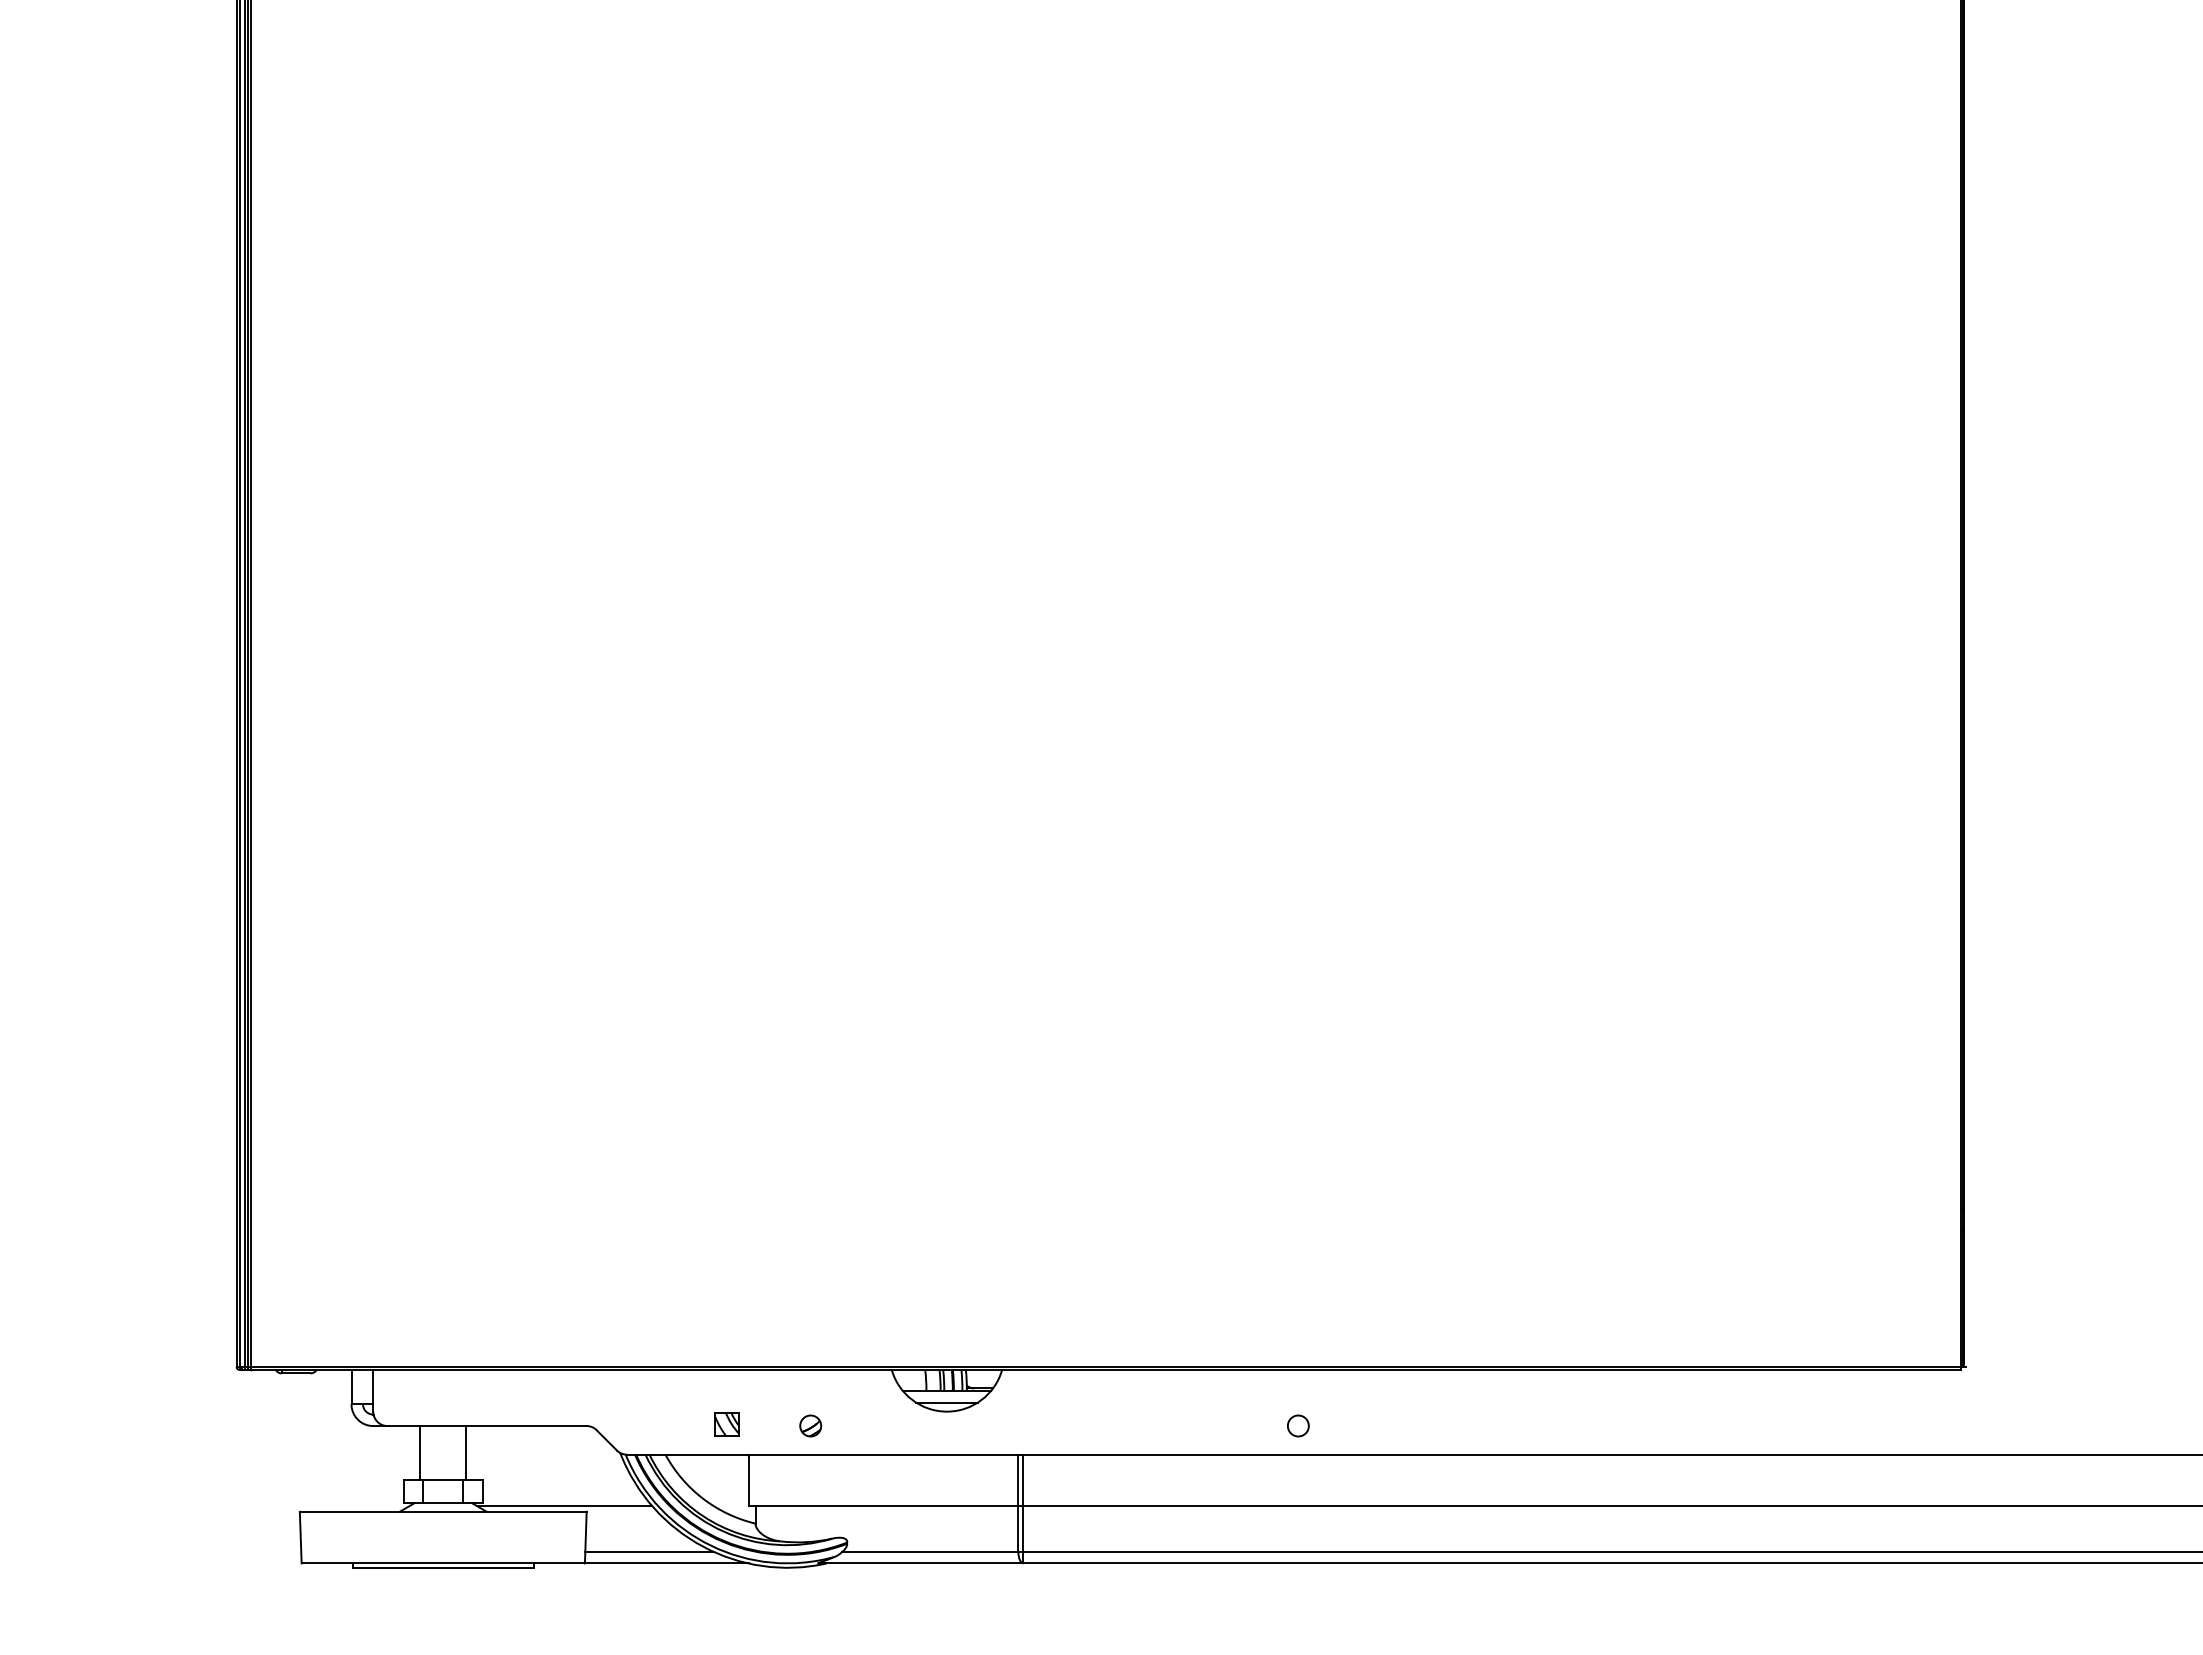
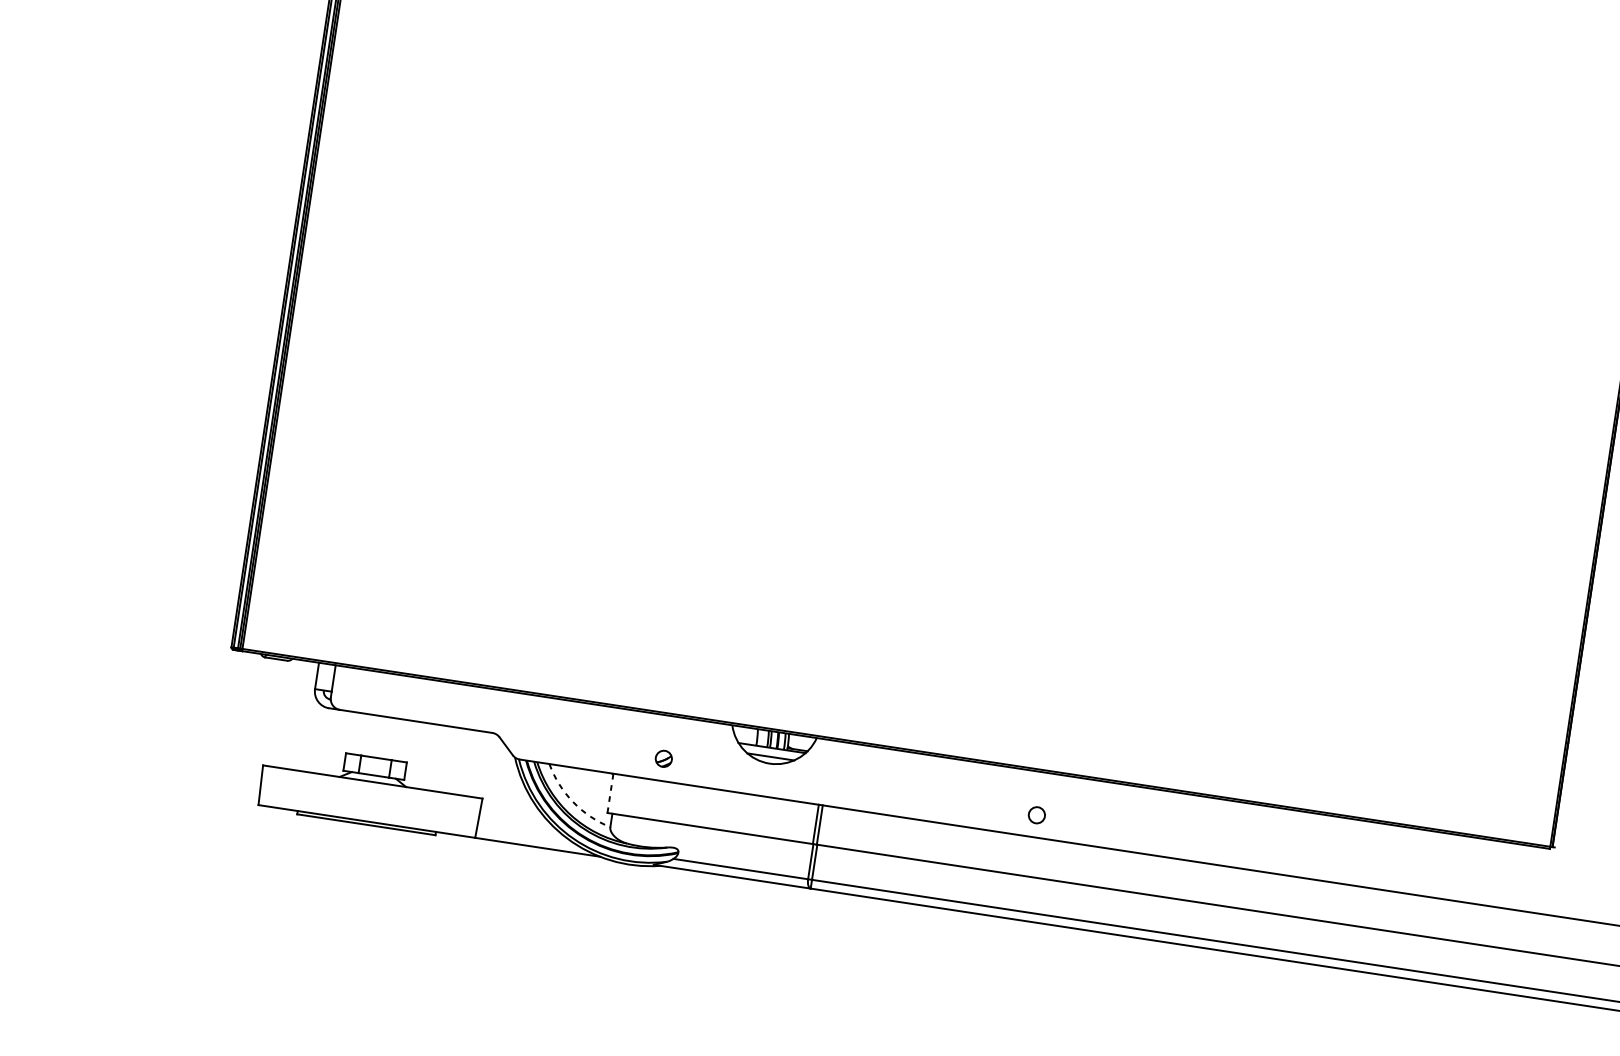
part: (726, 1424) -> (599, 747), removed
line: (420, 1453) -> (362, 734), removed
line: (466, 1453) -> (397, 740), removed
line: (749, 1480) -> (610, 793), solid -> dashed
arc: (703, 1498) -> (573, 801), solid -> dashed
line: (564, 1506) -> (466, 791), removed
line: (649, 1551) -> (526, 836), removed

